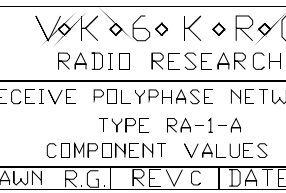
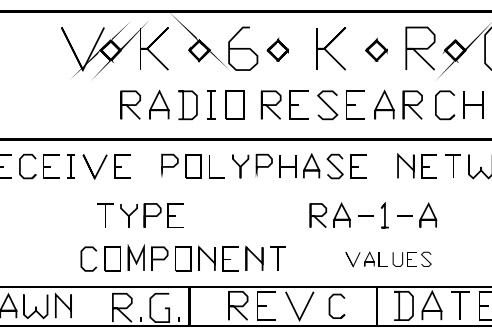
part: (93, 60) -> (181, 104), moved
part: (203, 124) -> (372, 214), moved
part: (123, 125) -> (140, 215), moved
part: (225, 150) -> (387, 258), size x0.6

